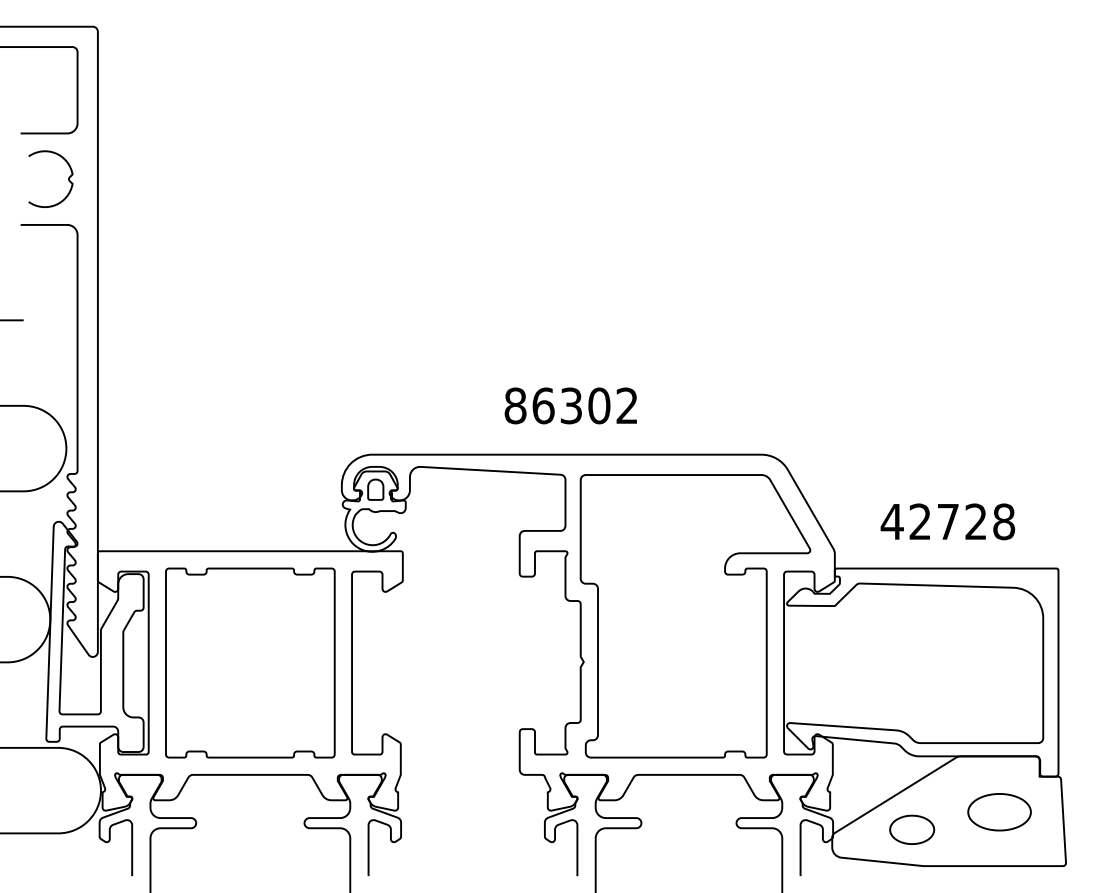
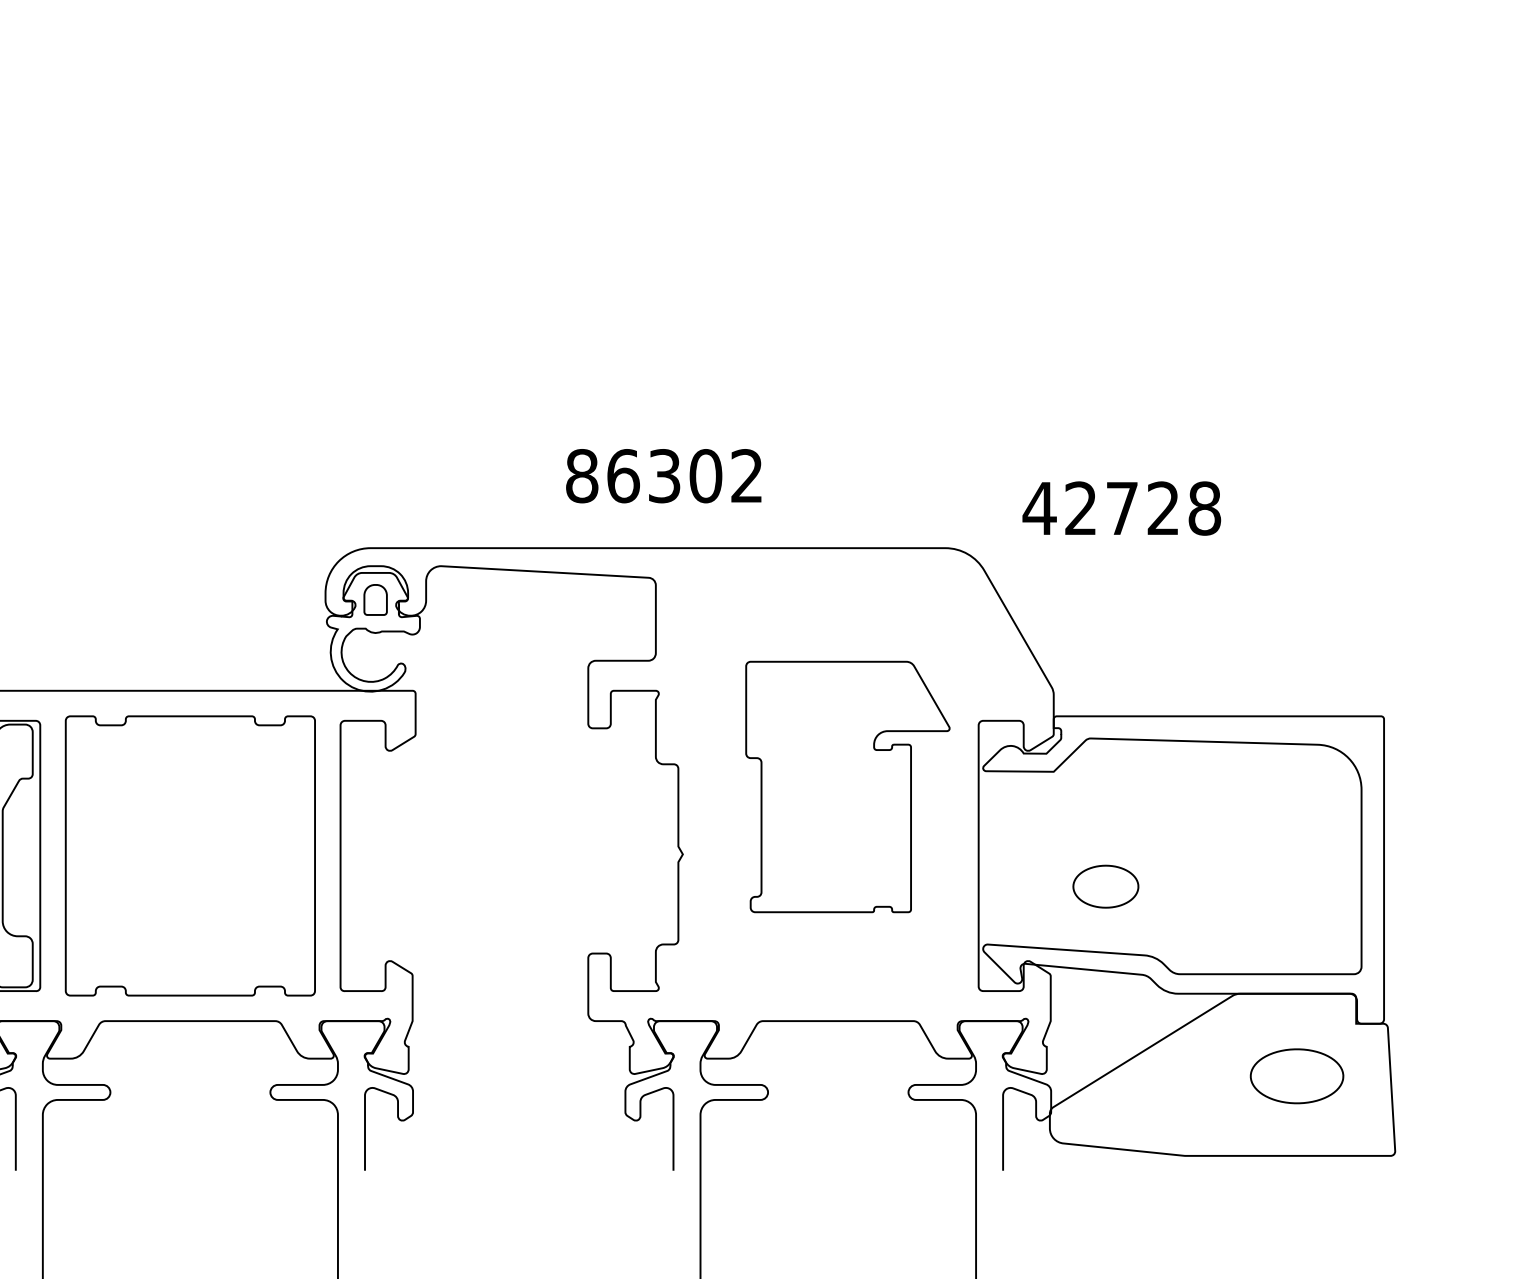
text: (947, 521) -> (1121, 508), moved
part: (695, 616) -> (847, 787), size x0.6
part: (912, 829) -> (1106, 886), moved

